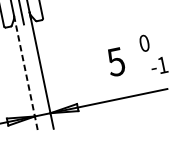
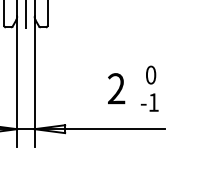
text: (116, 61) -> (116, 88), 5 -> 2
text: (158, 65) -> (149, 102), moved
line: (26, 73) -> (17, 81), dashed -> solid

